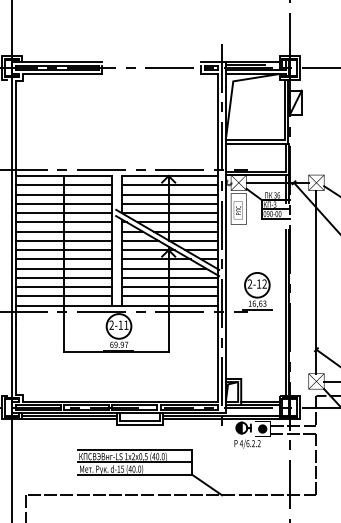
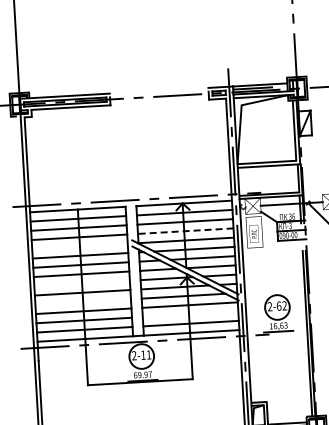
line: (170, 203) -> (186, 230), solid -> dashed
line: (63, 213) -> (79, 246), removed
line: (63, 250) -> (81, 283), removed
line: (63, 268) -> (82, 301), removed
text: (258, 283) -> (278, 305), 2-12 -> 2-62
line: (170, 287) -> (190, 314), removed

